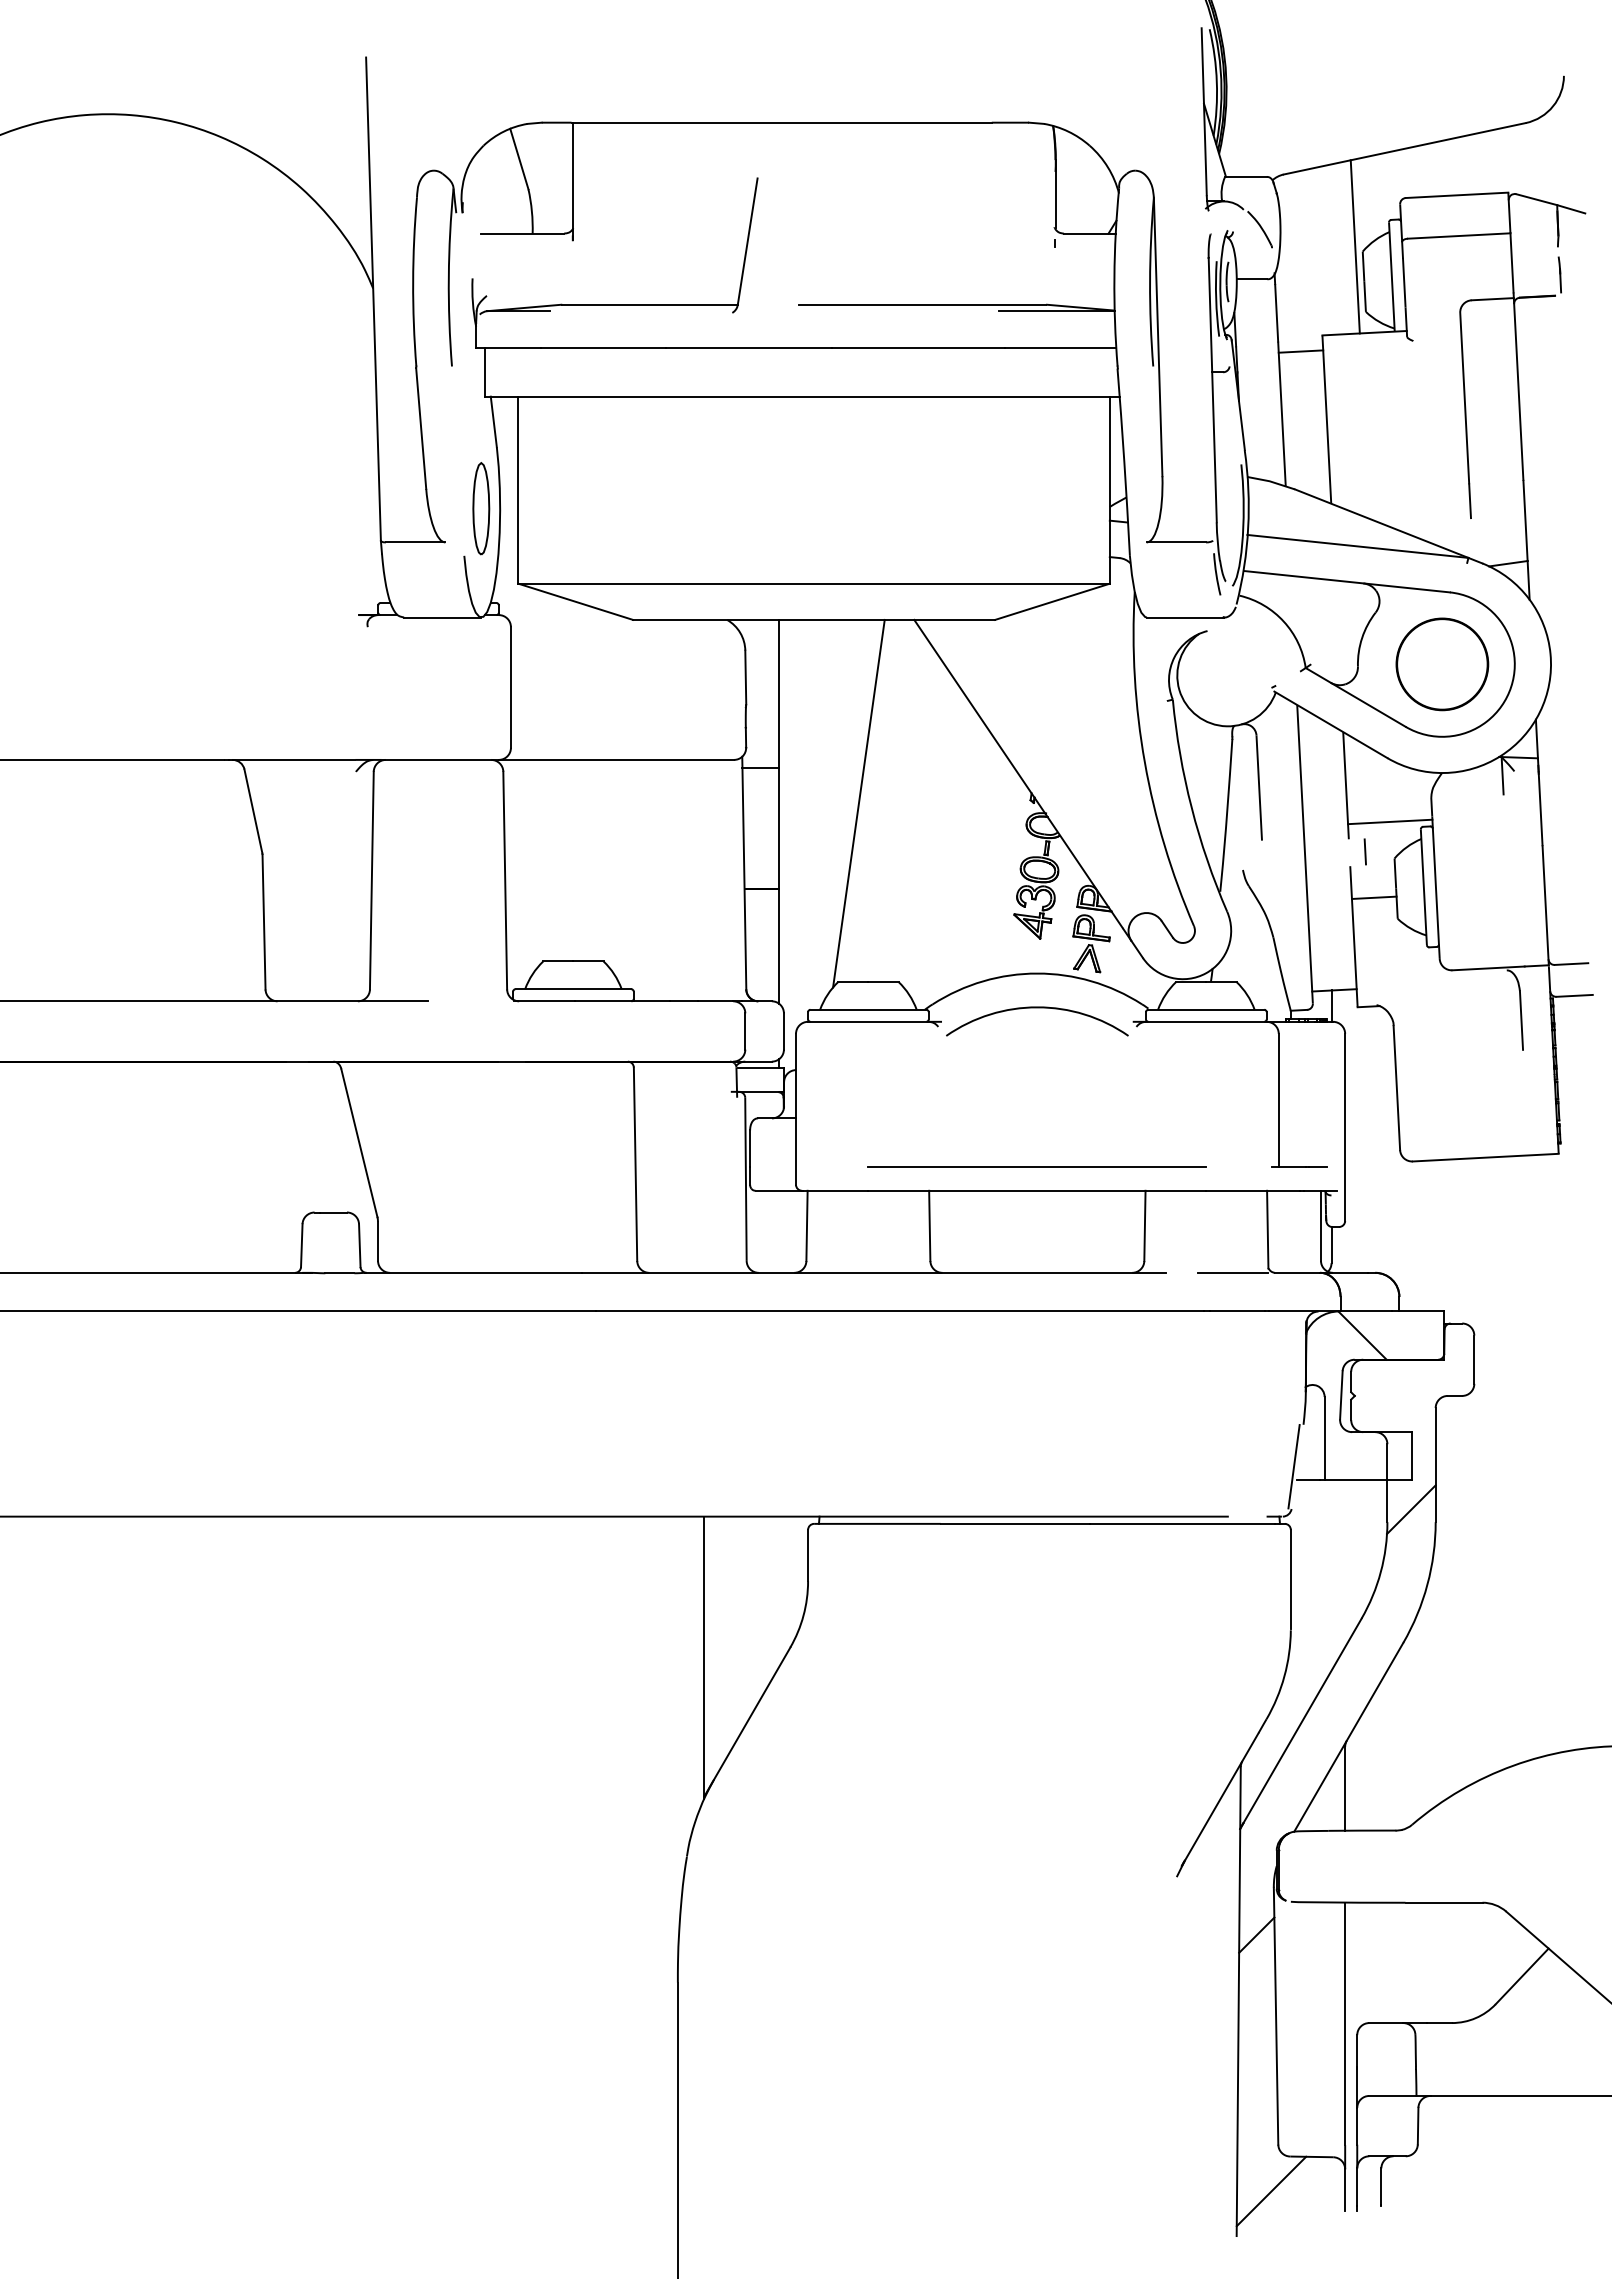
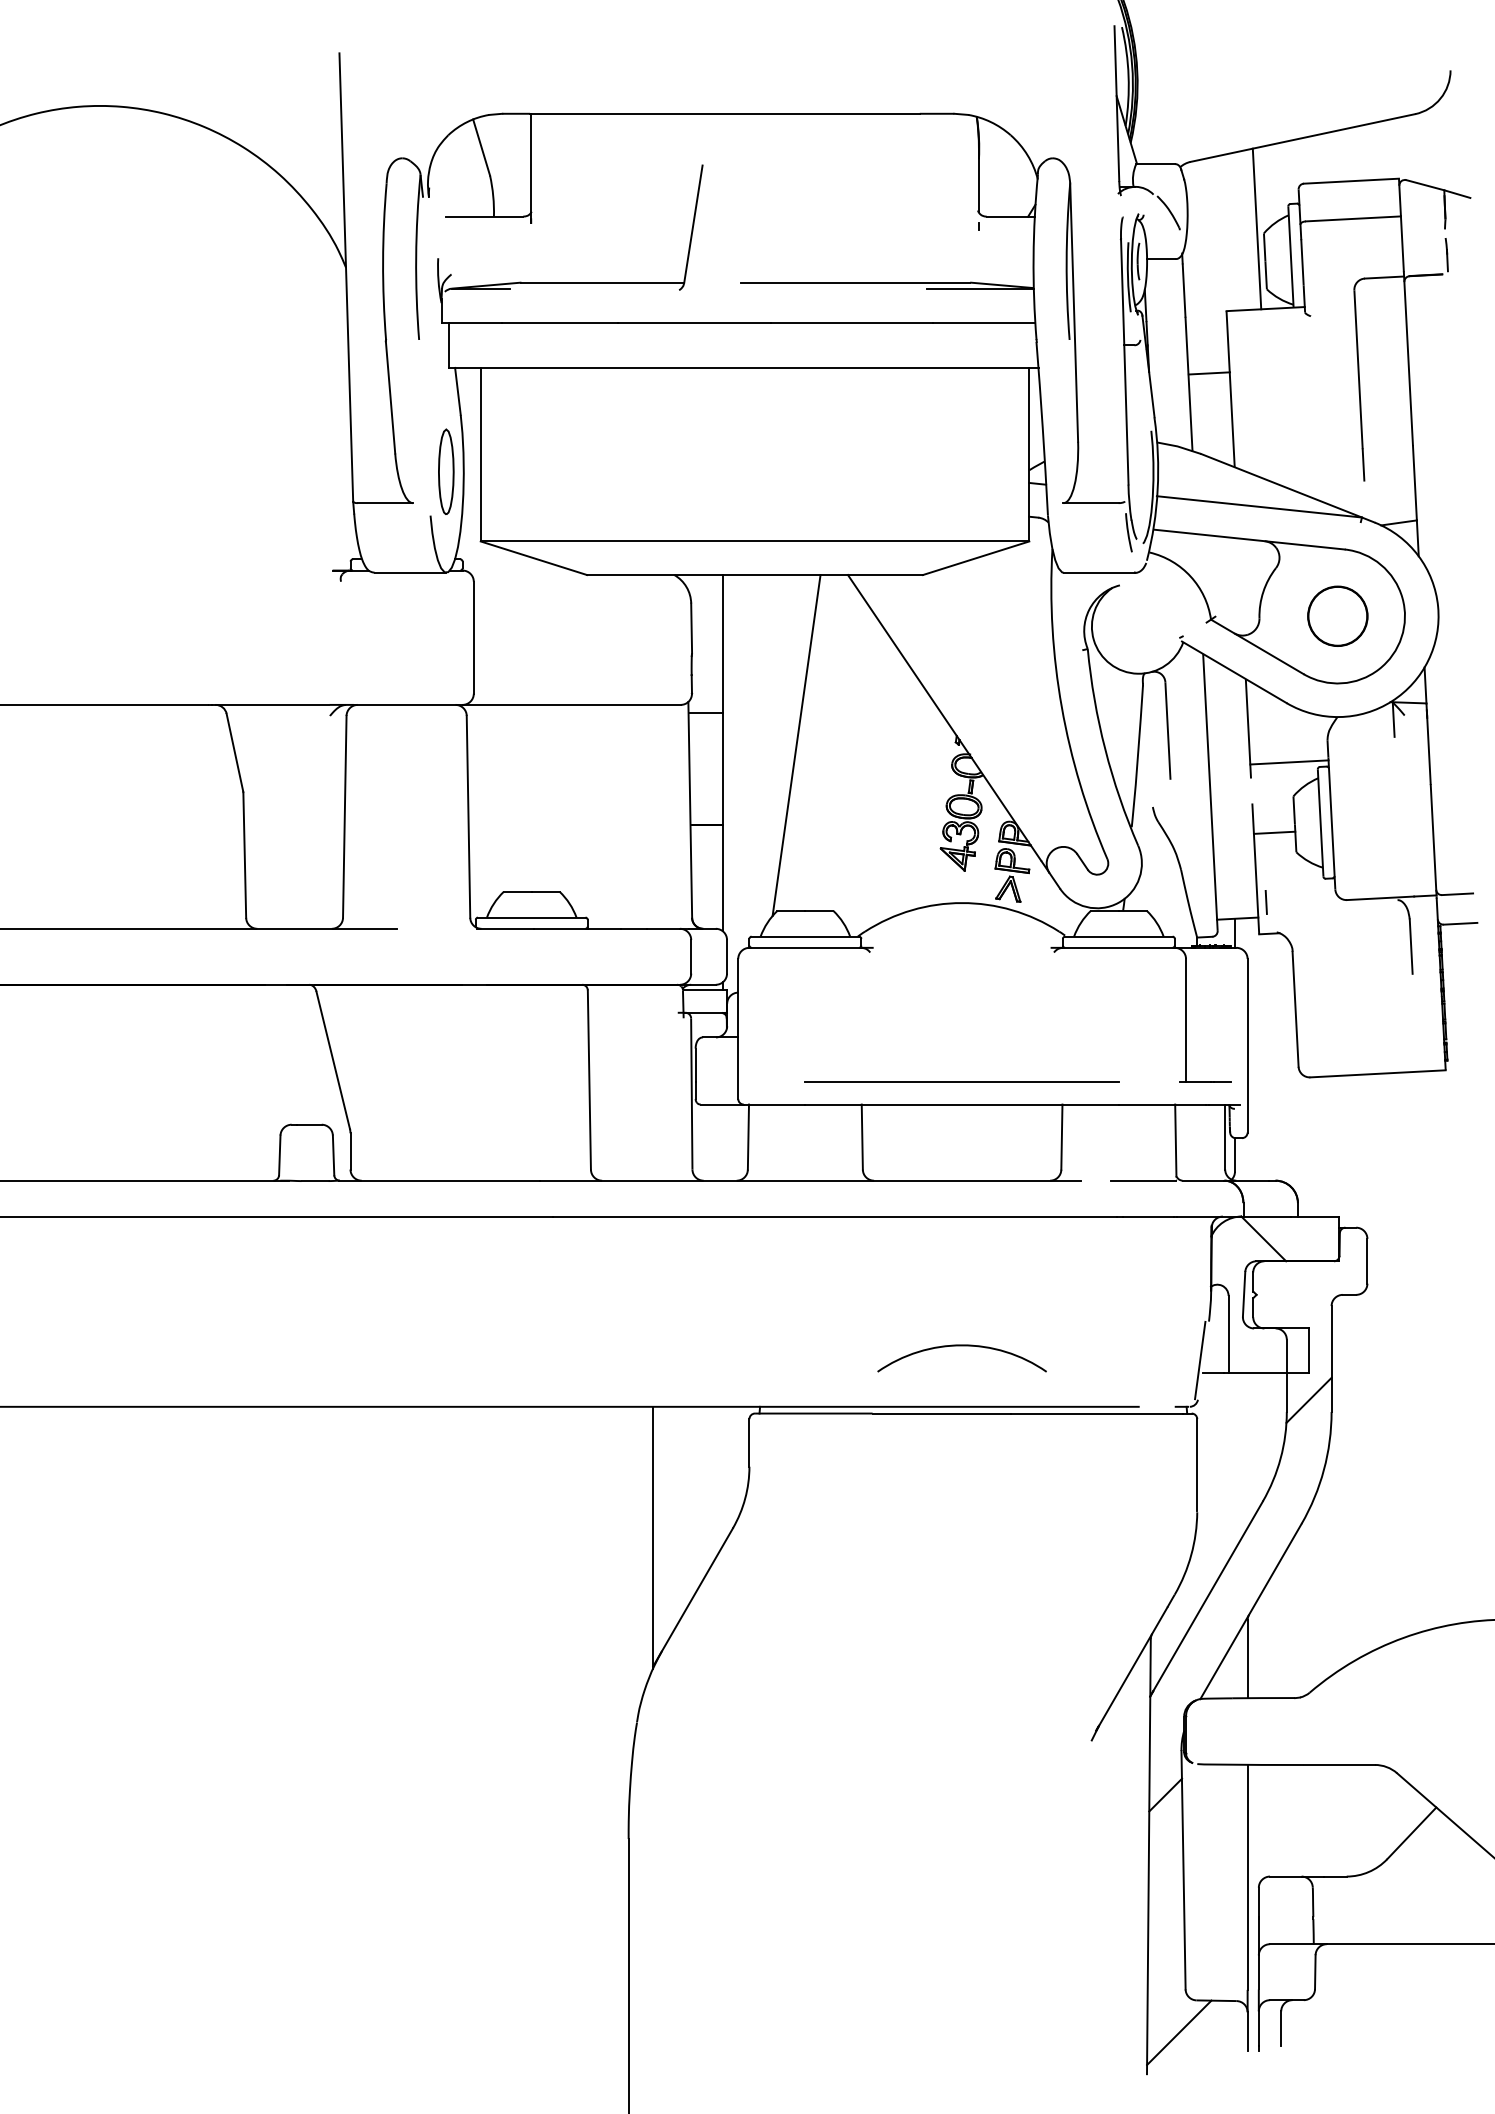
line: (1300, 351) -> (1208, 373), moved
part: (1442, 664) -> (1337, 616), size x0.7
line: (1364, 851) -> (1265, 902), moved
arc: (1037, 1008) -> (962, 1346), moved

